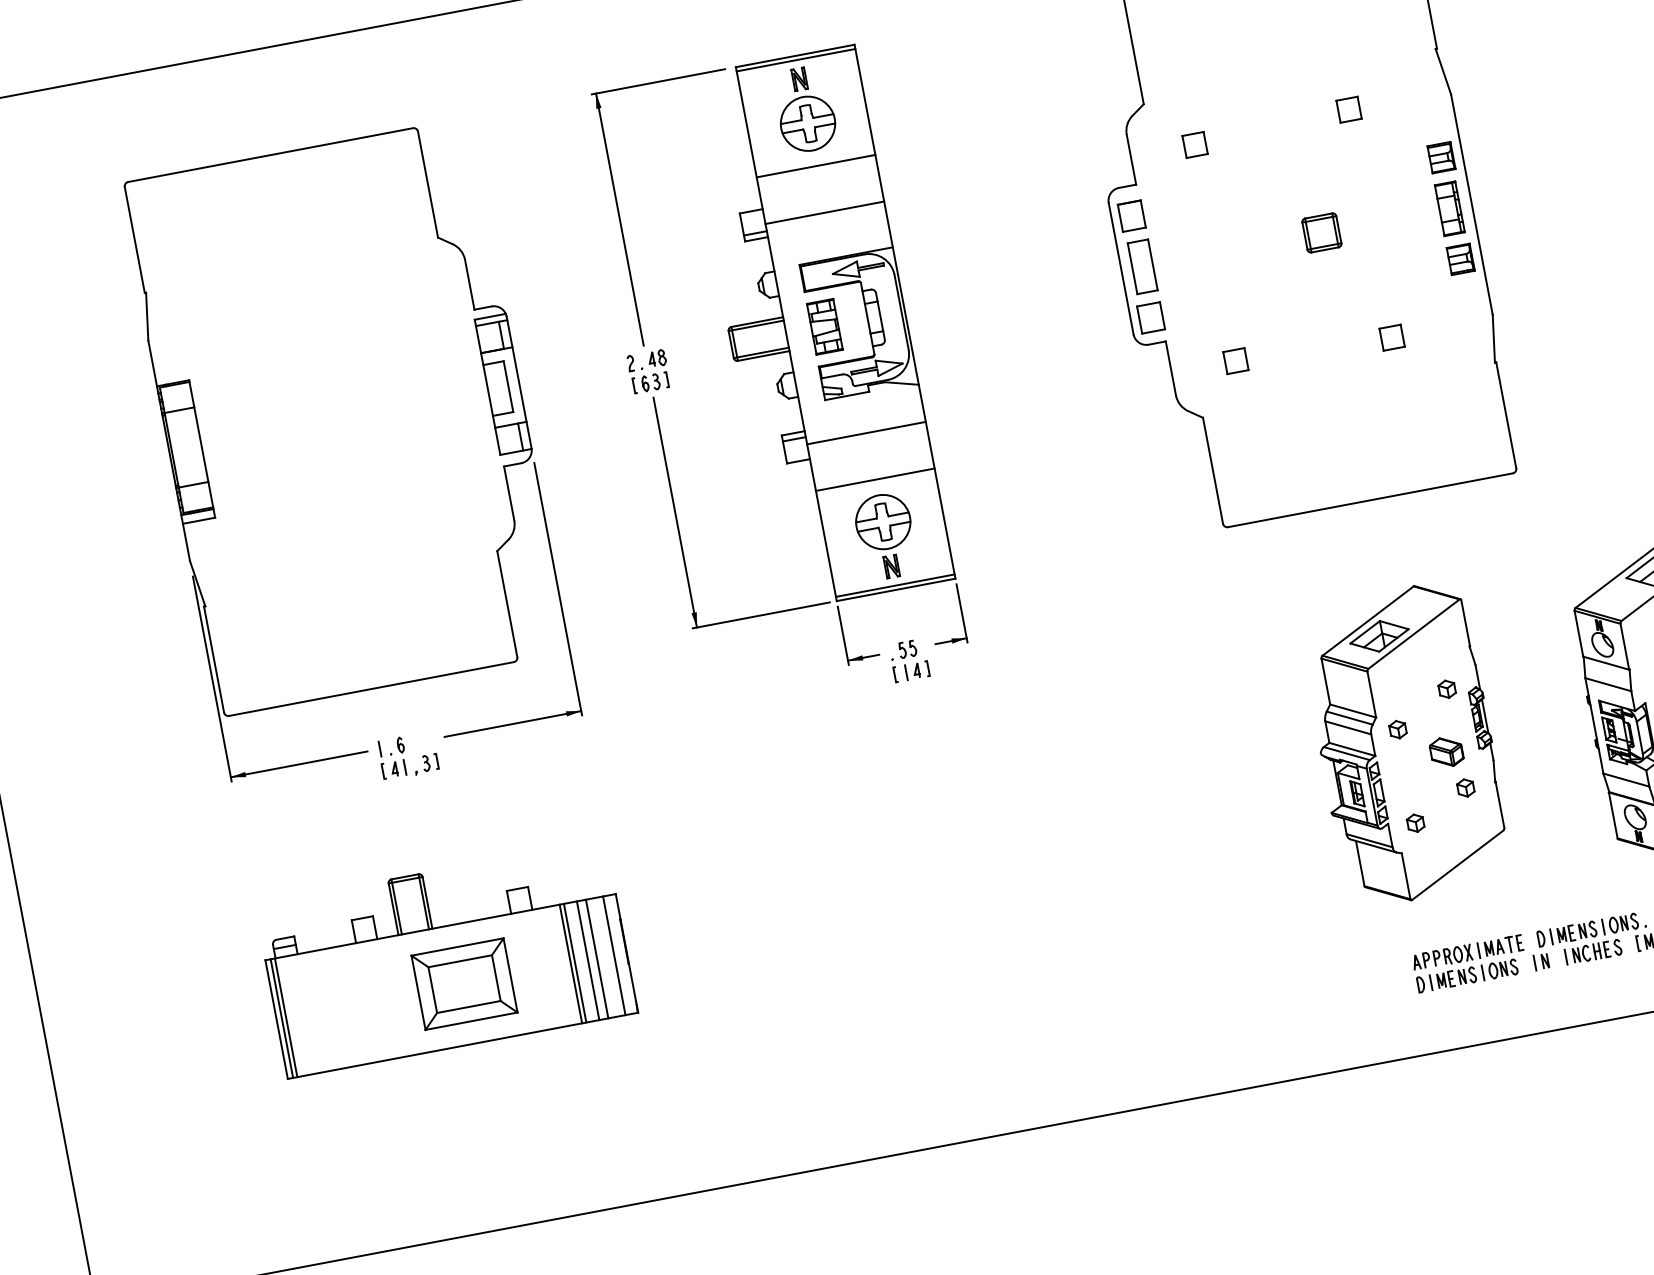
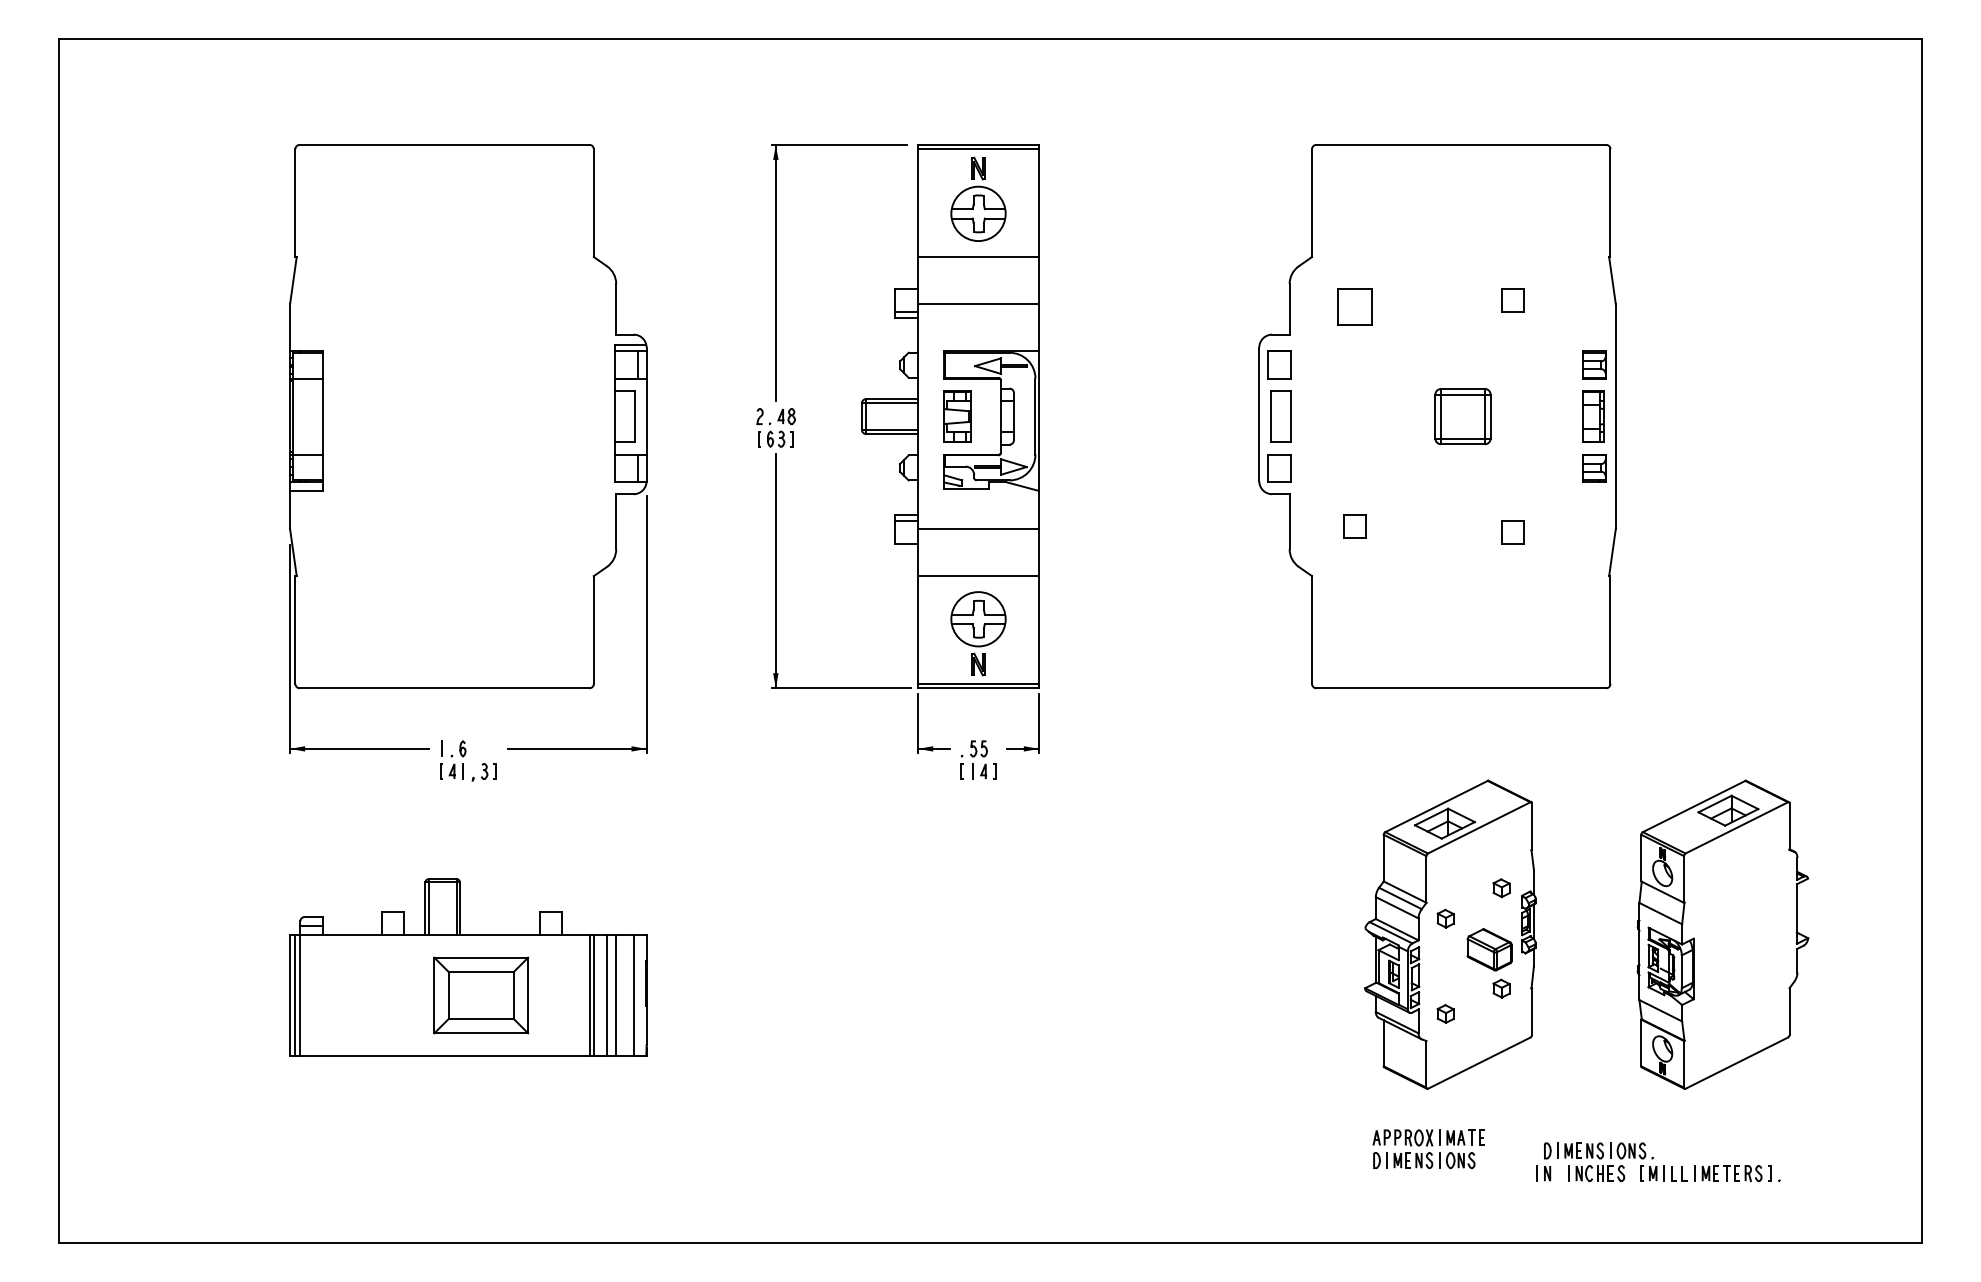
part: (1194, 144) -> (1354, 306), size x1.6
part: (1322, 232) -> (1463, 416), size x1.6
part: (1445, 751) -> (1488, 949), size x1.4
part: (1469, 963) -> (1428, 1148), moved

